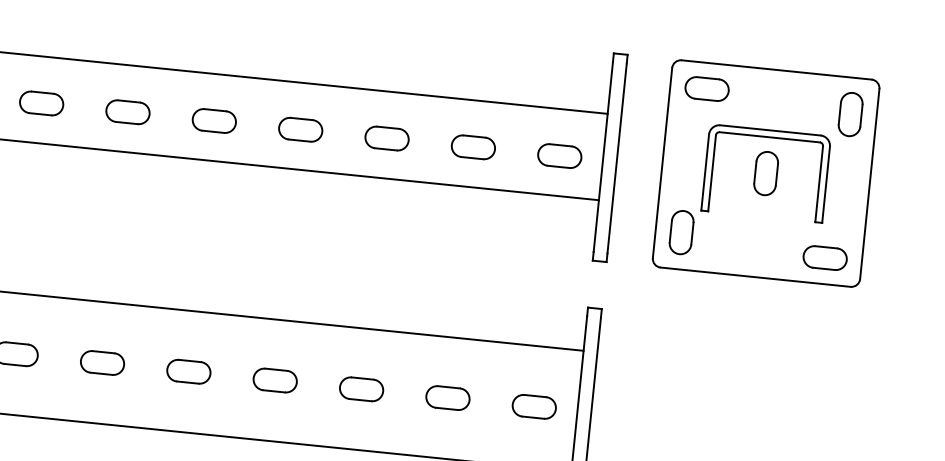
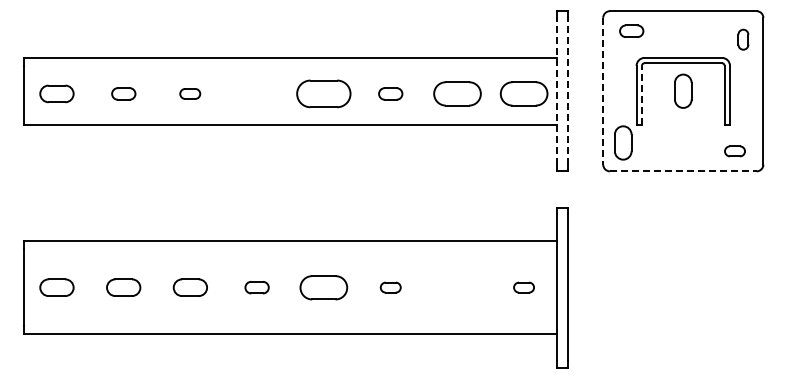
part: (706, 89) -> (631, 31), size x0.7
part: (41, 102) -> (123, 93), size x0.7
part: (126, 111) -> (189, 93), size x0.6
part: (850, 114) -> (743, 39), size x0.6
part: (213, 120) -> (256, 93), removed
part: (300, 129) -> (323, 93), size x1.6
part: (386, 137) -> (390, 93), size x0.7
part: (472, 146) -> (456, 93), size x1.4
part: (559, 155) -> (523, 93), size x1.4
line: (603, 156) -> (557, 90), solid -> dashed
line: (617, 157) -> (568, 90), solid -> dashed
line: (662, 163) -> (603, 91), solid -> dashed
line: (711, 172) -> (641, 94), solid -> dashed
part: (824, 258) -> (734, 151), size x0.6
line: (755, 277) -> (683, 171), solid -> dashed
part: (188, 371) -> (256, 287), size x0.7
part: (274, 380) -> (323, 287), size x1.4
part: (361, 389) -> (390, 287), size x0.6
part: (446, 397) -> (456, 287), removed
part: (533, 406) -> (523, 287), size x0.6

